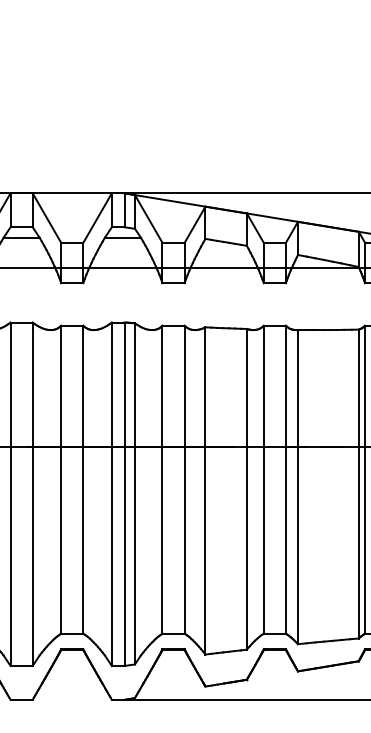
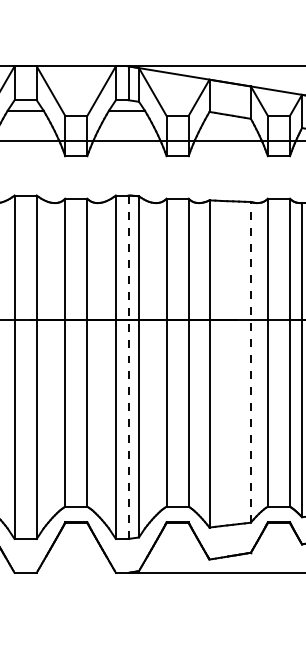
line: (246, 488) -> (250, 361), solid -> dashed
line: (124, 494) -> (128, 367), solid -> dashed

